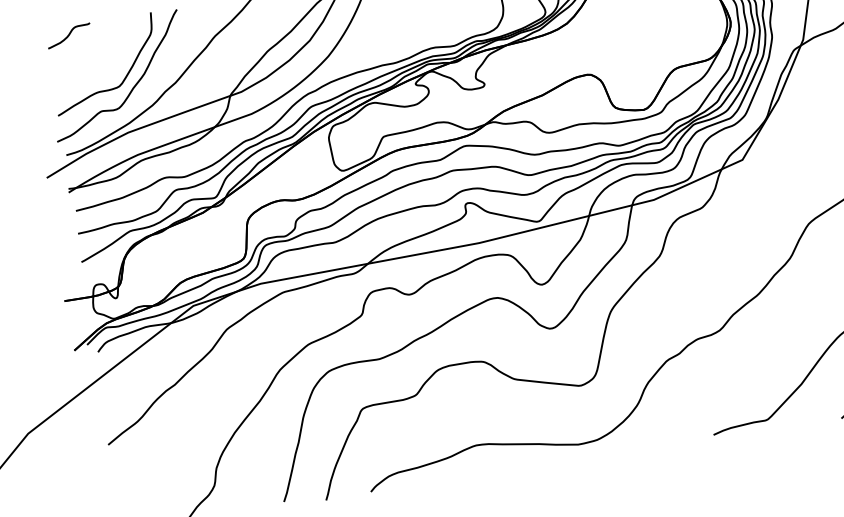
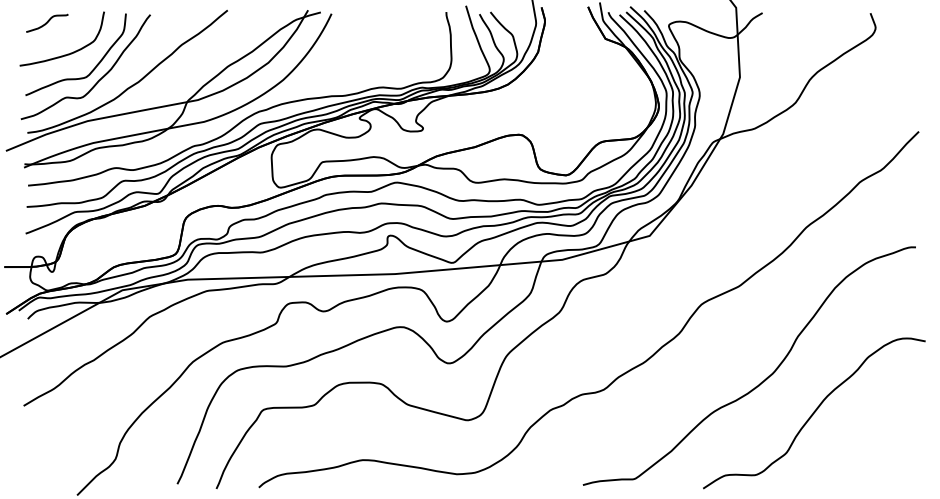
curve: (95, 64) -> (67, 53), added

